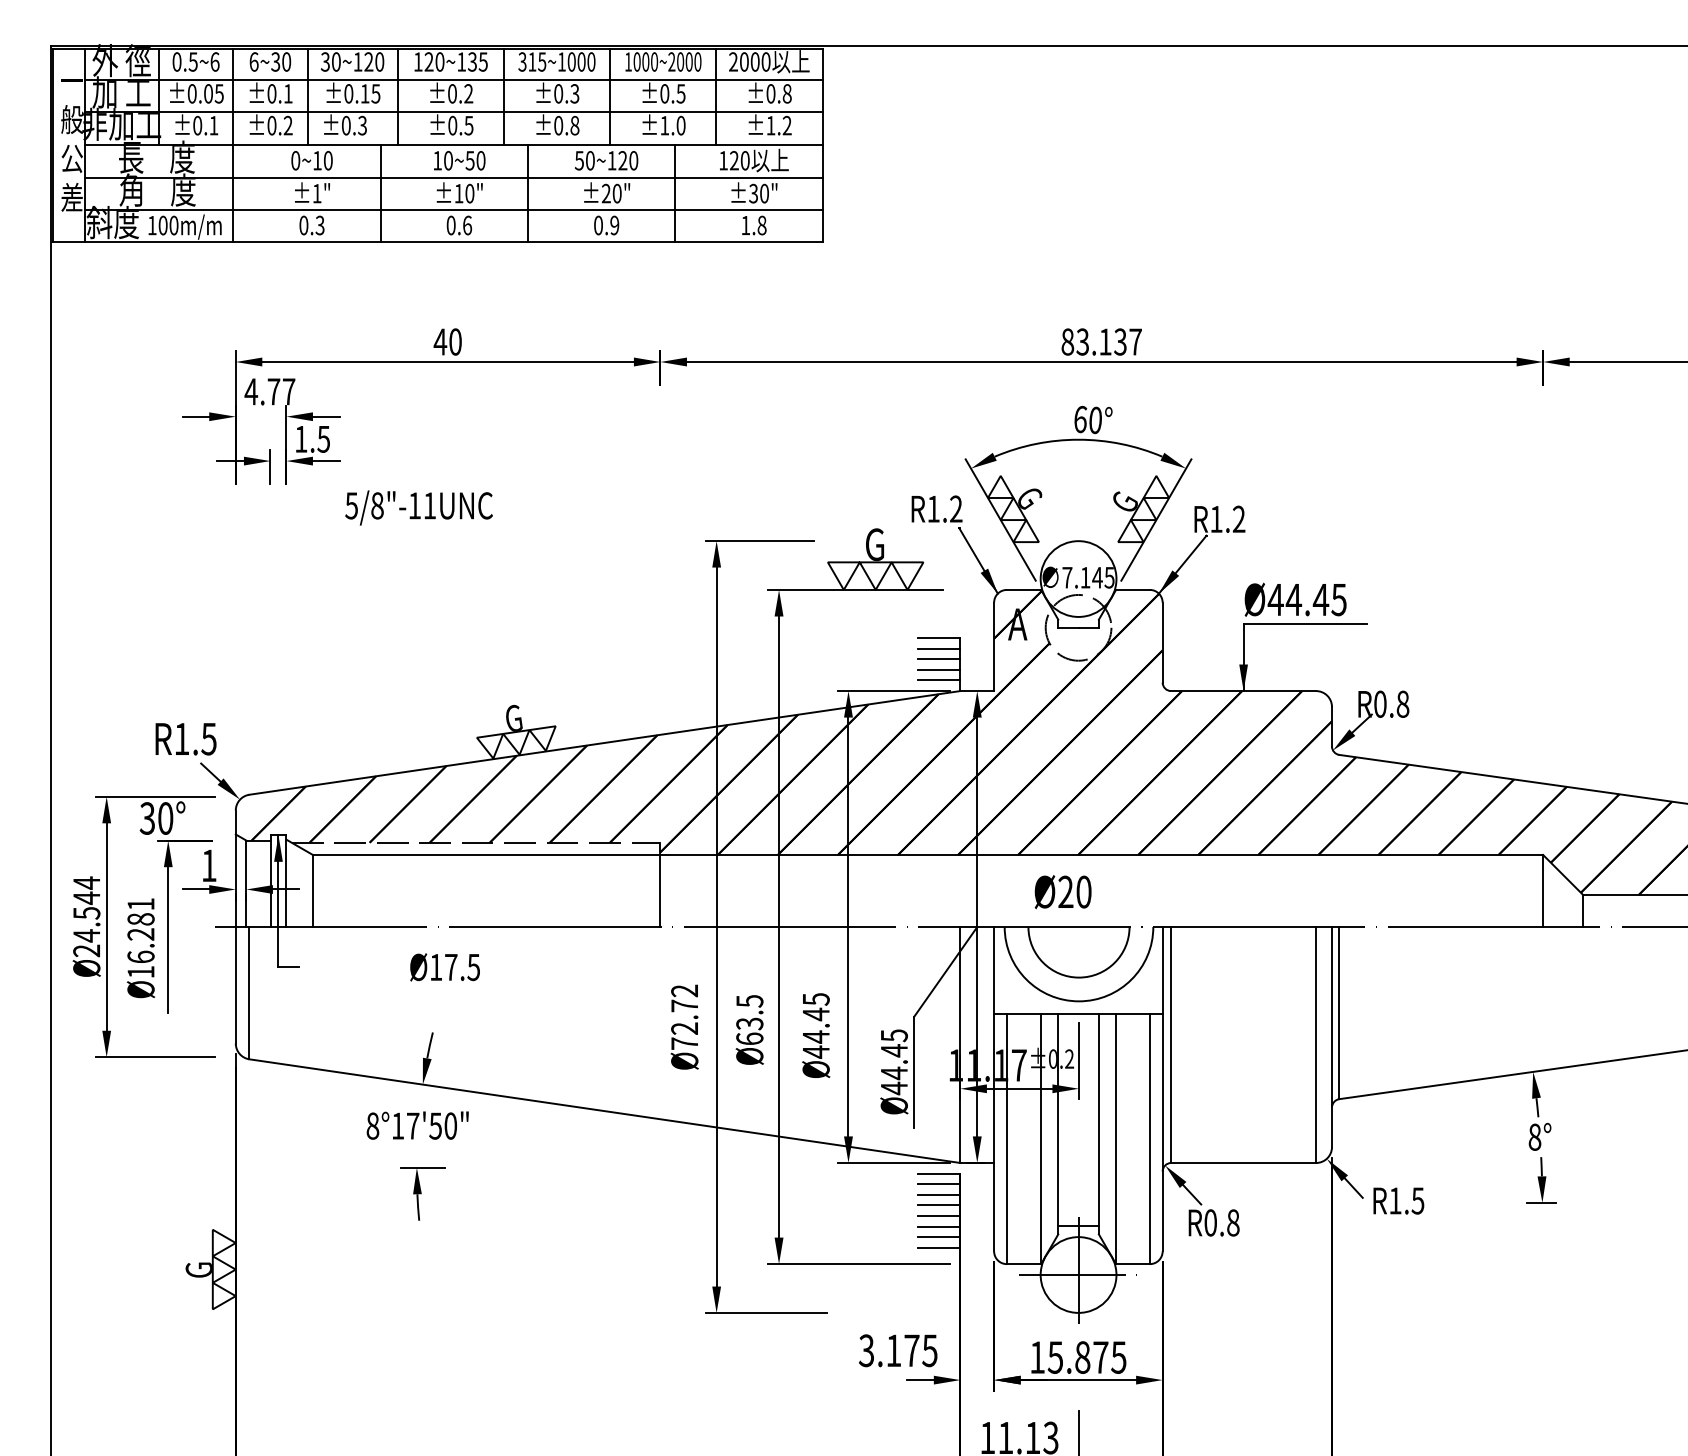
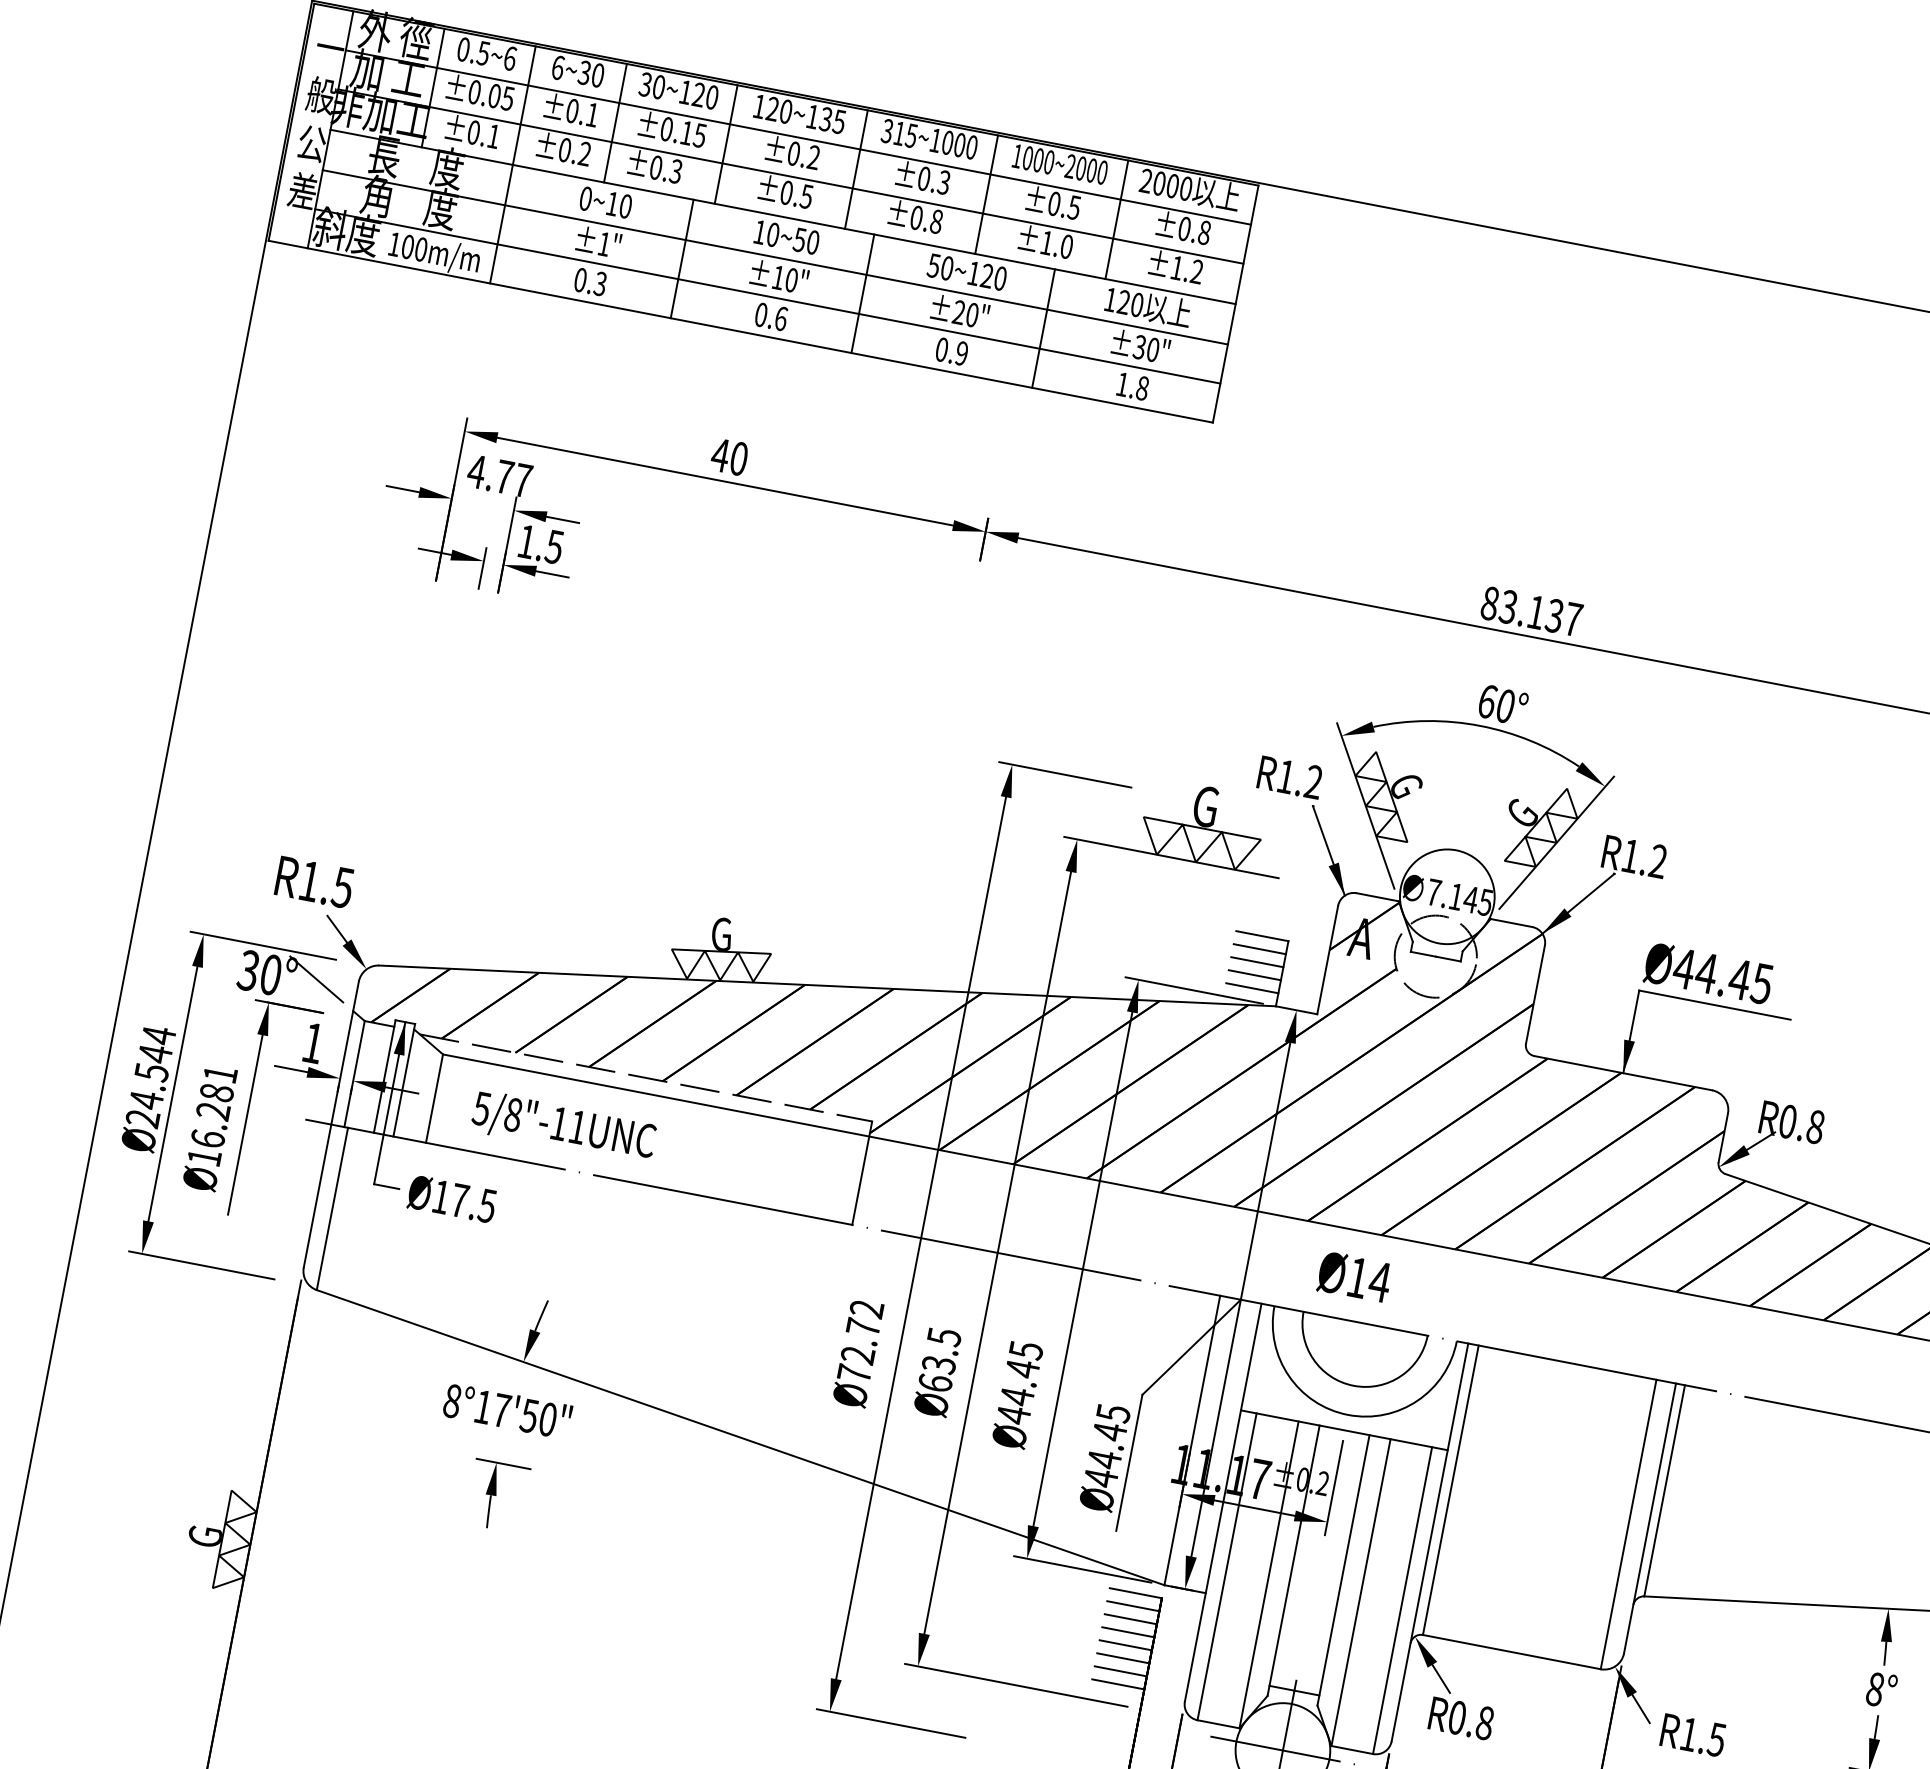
text: (418, 507) -> (563, 1126), moved
line: (202, 815) -> (316, 979), added
text: (1075, 891) -> (1369, 1279), Ø20 -> Ø14
text: (444, 967) -> (451, 1199), moved

